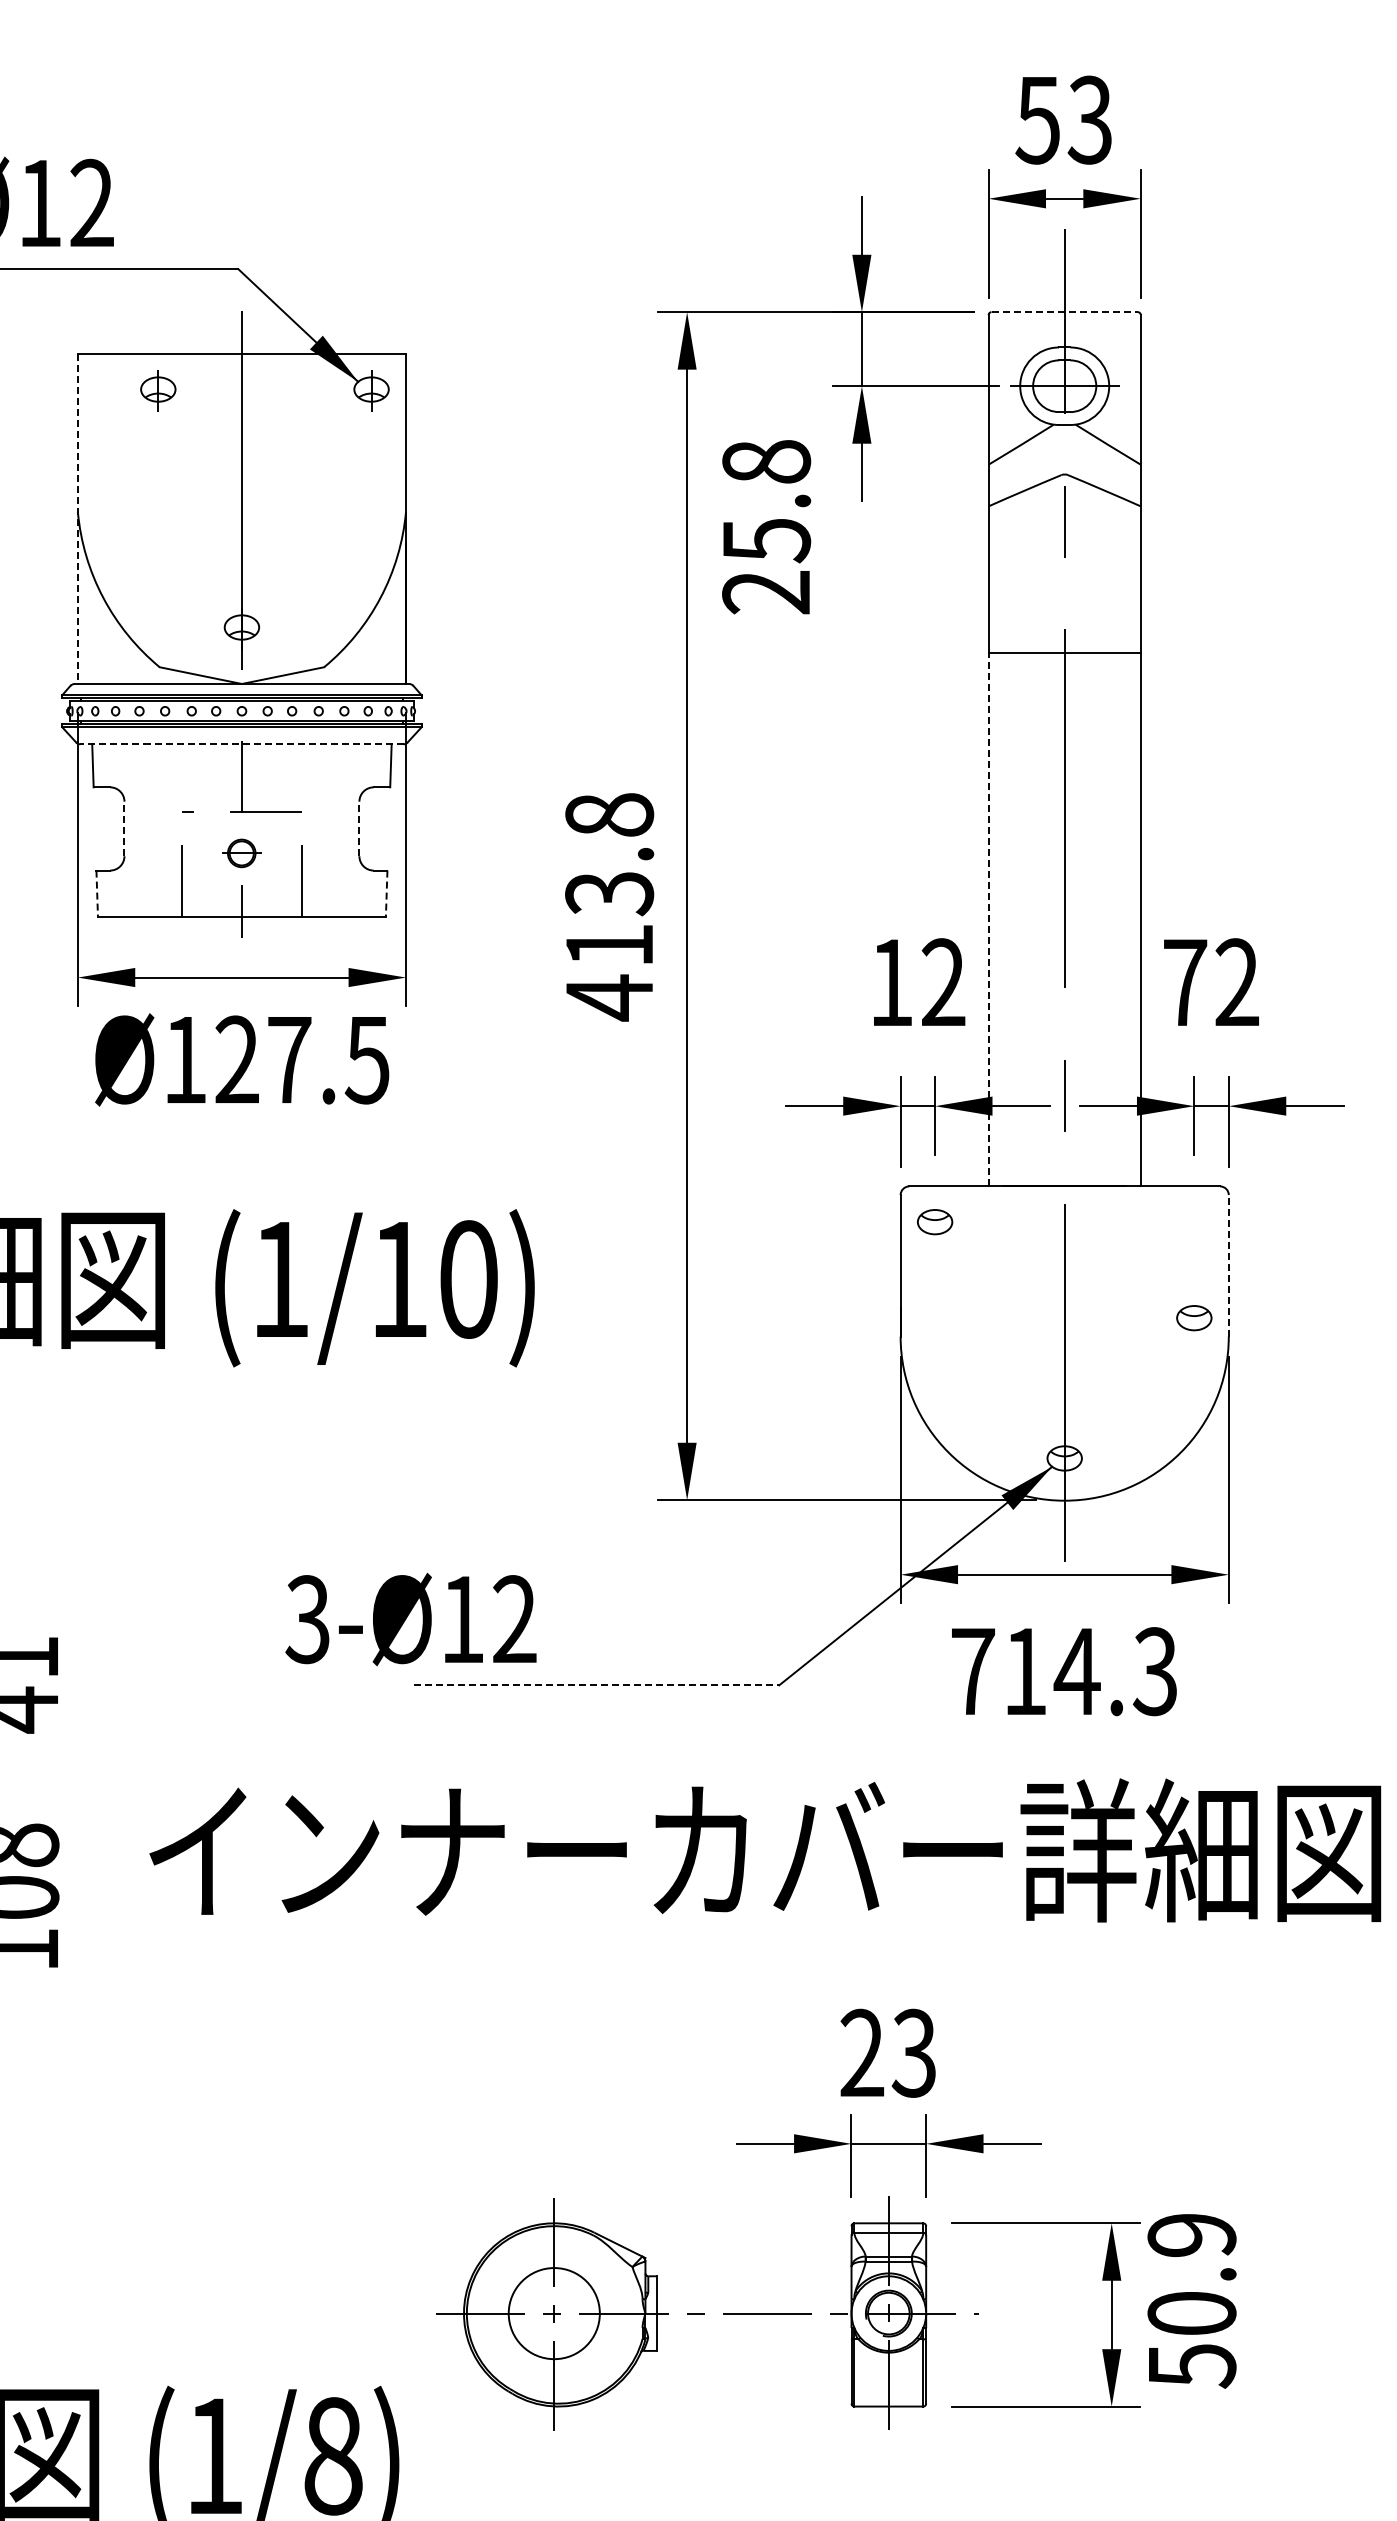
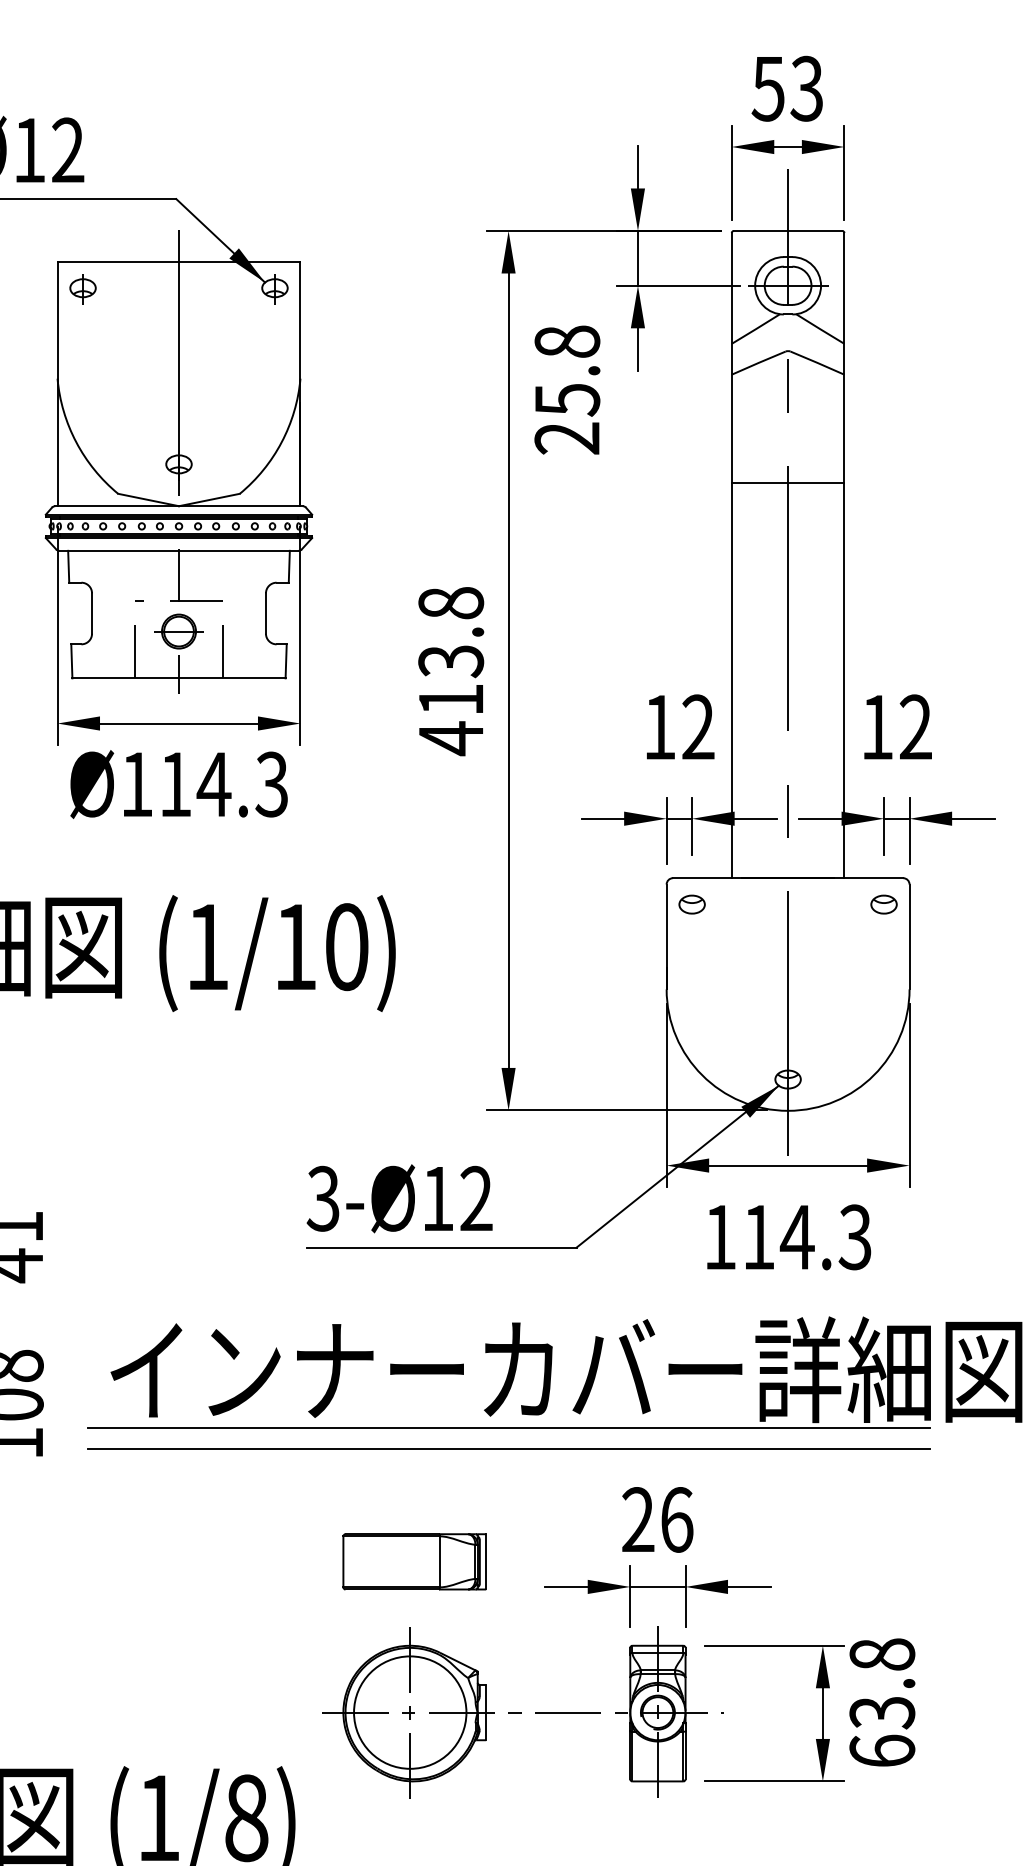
line: (1065, 312) -> (788, 231), dashed -> solid
part: (158, 390) -> (83, 288), moved
line: (77, 519) -> (57, 384), dashed -> solid
line: (241, 744) -> (178, 551), dashed -> solid
line: (124, 828) -> (92, 613), dashed -> solid
line: (359, 828) -> (266, 613), dashed -> solid
part: (241, 853) -> (178, 631), size x1.67
line: (97, 893) -> (72, 661), dashed -> solid
line: (386, 893) -> (286, 661), dashed -> solid
line: (988, 919) -> (731, 680), dashed -> solid
text: (1185, 982) -> (877, 727), 72 -> 12
text: (302, 1059) -> (223, 784), Ø127.5 -> Ø114.3
line: (1228, 1265) -> (909, 936), dashed -> solid
part: (1194, 1318) -> (884, 904), moved
text: (410, 1619) -> (399, 1198), moved
text: (973, 1671) -> (720, 1237), 714.3 -> 114.3
line: (597, 1685) -> (442, 1247), dashed -> solid
line: (687, 1929) -> (508, 1428), added
line: (687, 1957) -> (508, 1448), added
text: (913, 2052) -> (676, 1519), 23 -> 26
part: (560, 2109) -> (414, 1561), added
text: (1191, 2300) -> (881, 1702), 50.9 -> 63.8
circle: (554, 2313) -> (410, 1712), size x1.67

